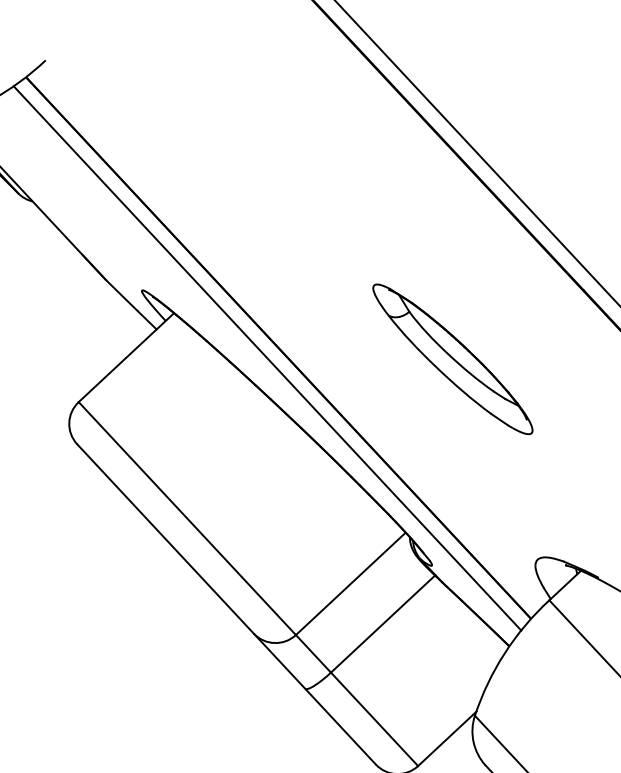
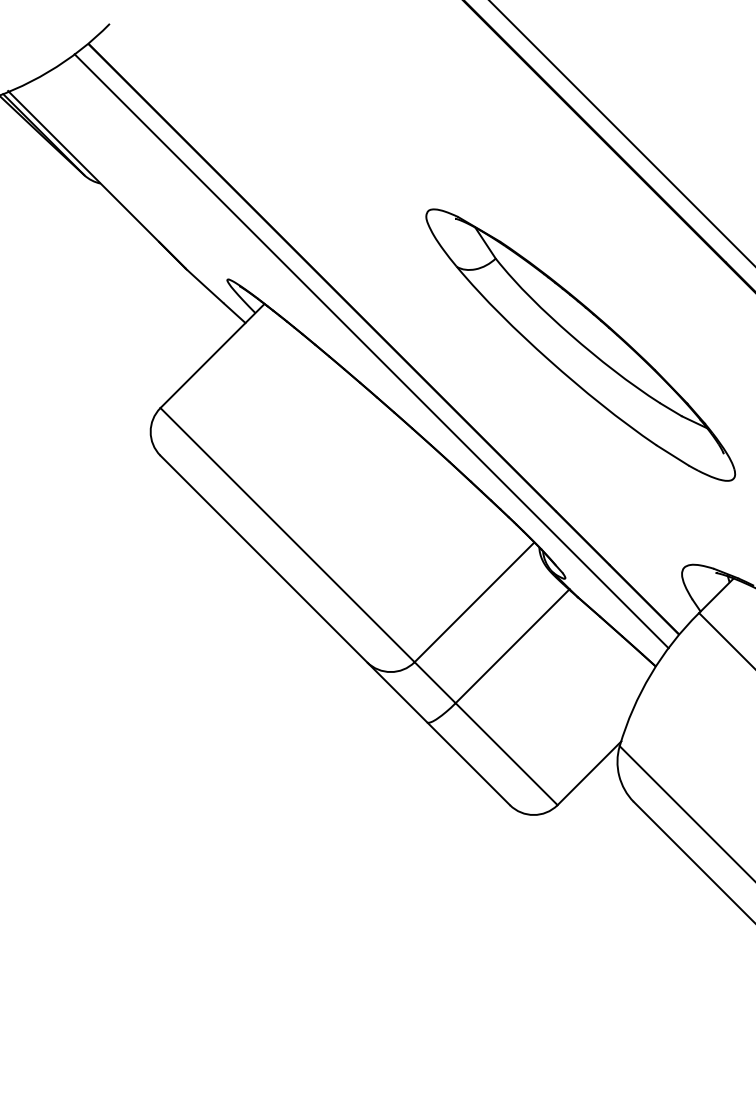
part: (452, 358) -> (580, 344), size x1.67

